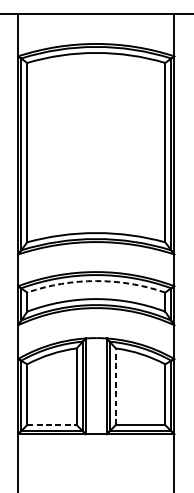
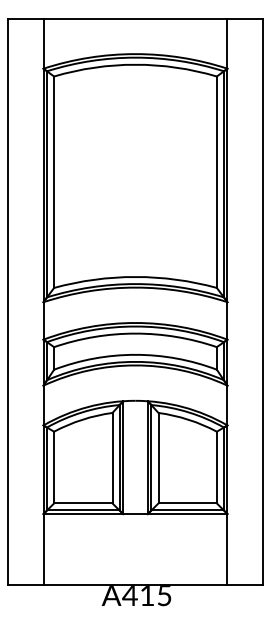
arc: (96, 280) -> (135, 333), dashed -> solid
line: (115, 386) -> (158, 457), dashed -> solid
line: (52, 425) -> (83, 503), dashed -> solid

